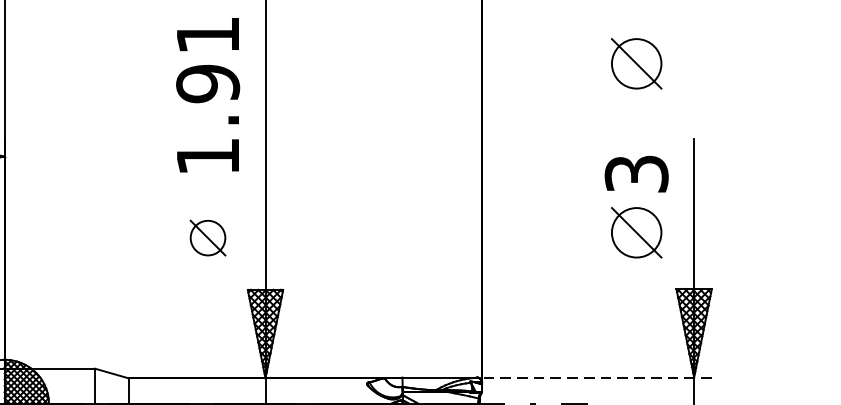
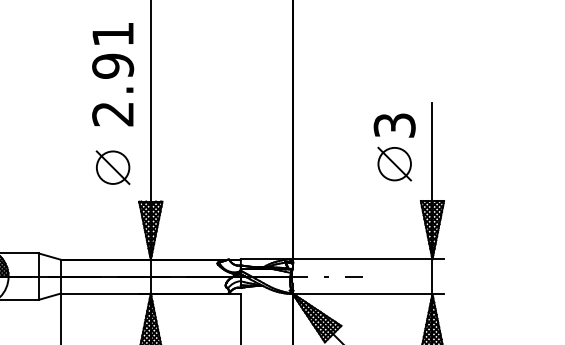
part: (636, 62) -> (394, 52), removed
text: (207, 157) -> (112, 114), 1.91 -> 2.91
part: (207, 237) -> (112, 167), size x1.43
line: (593, 377) -> (366, 259), dashed -> solid

